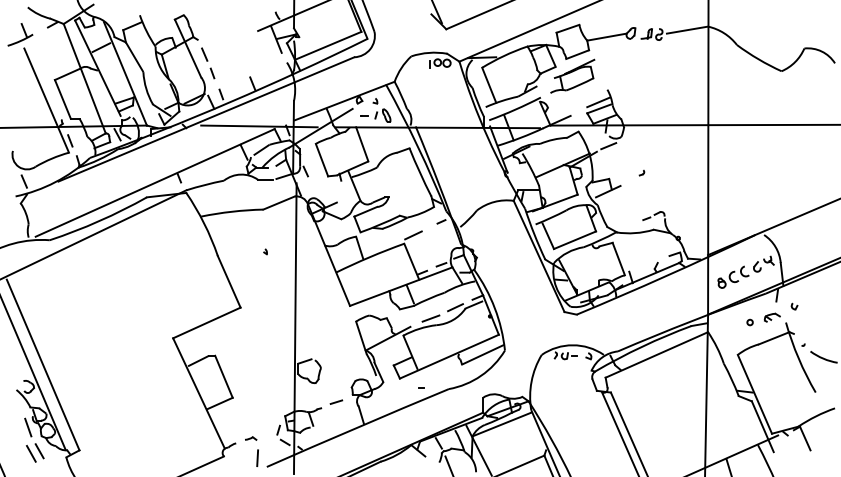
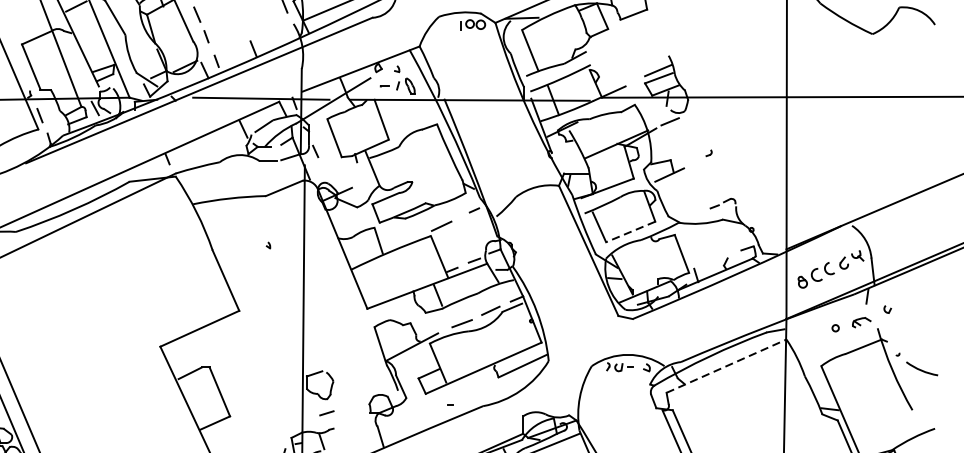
part: (572, 75) -> (627, 39), removed
line: (575, 240) -> (631, 232), solid -> dashed
line: (657, 354) -> (727, 365), solid -> dashed
line: (336, 401) -> (326, 412), moved

